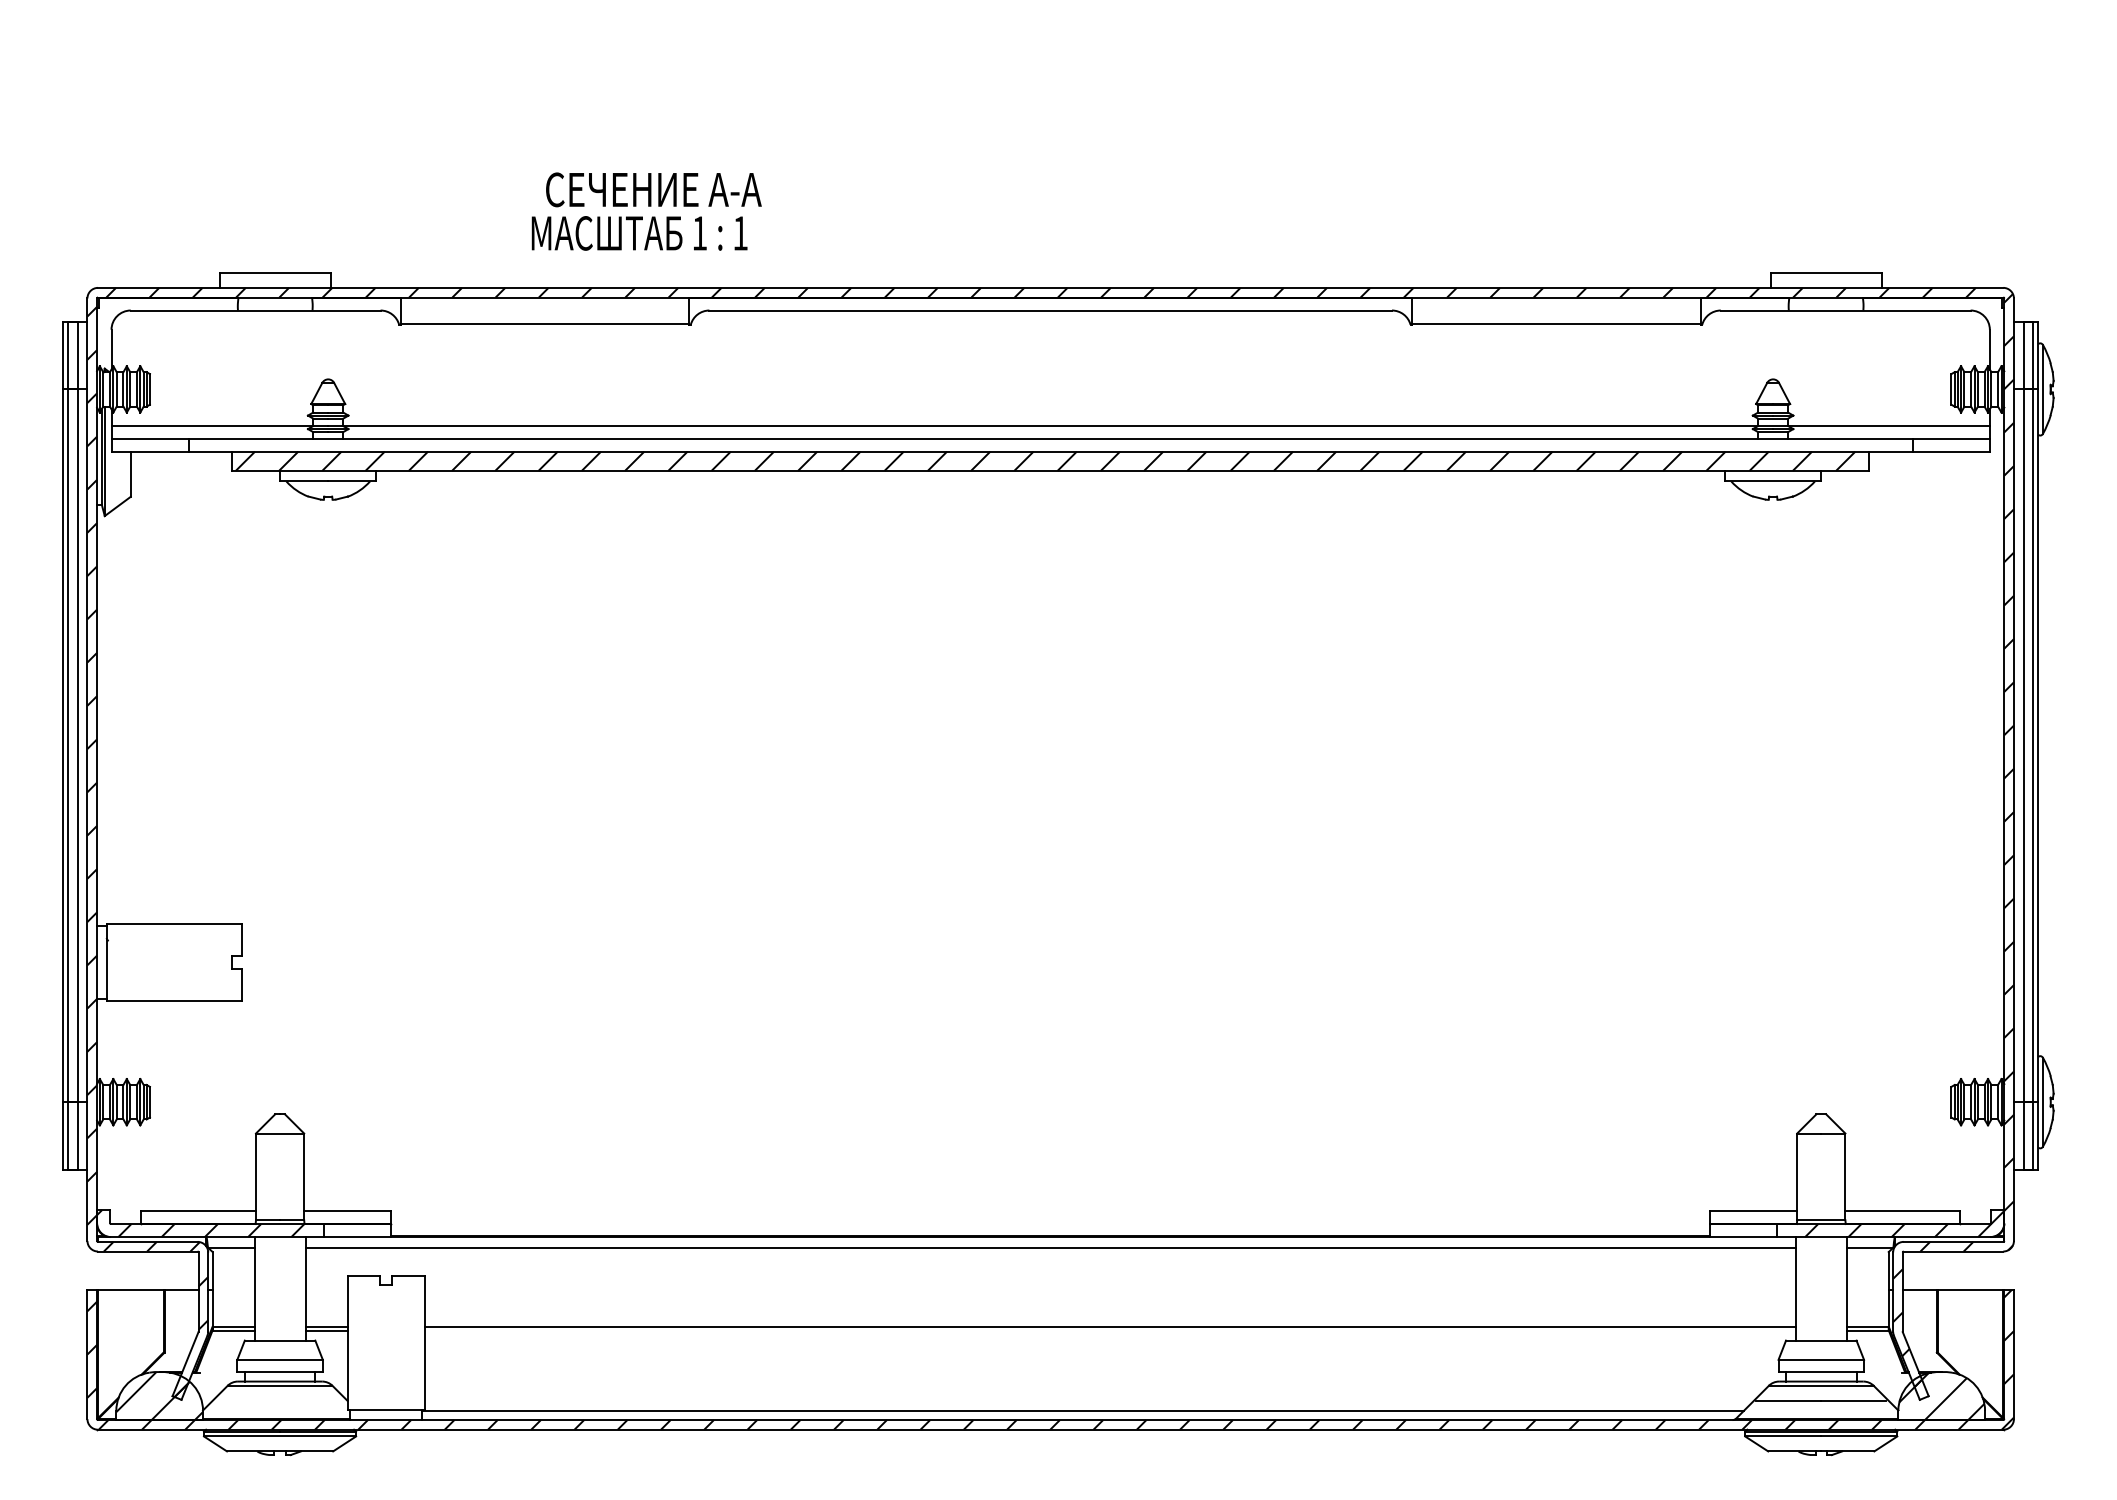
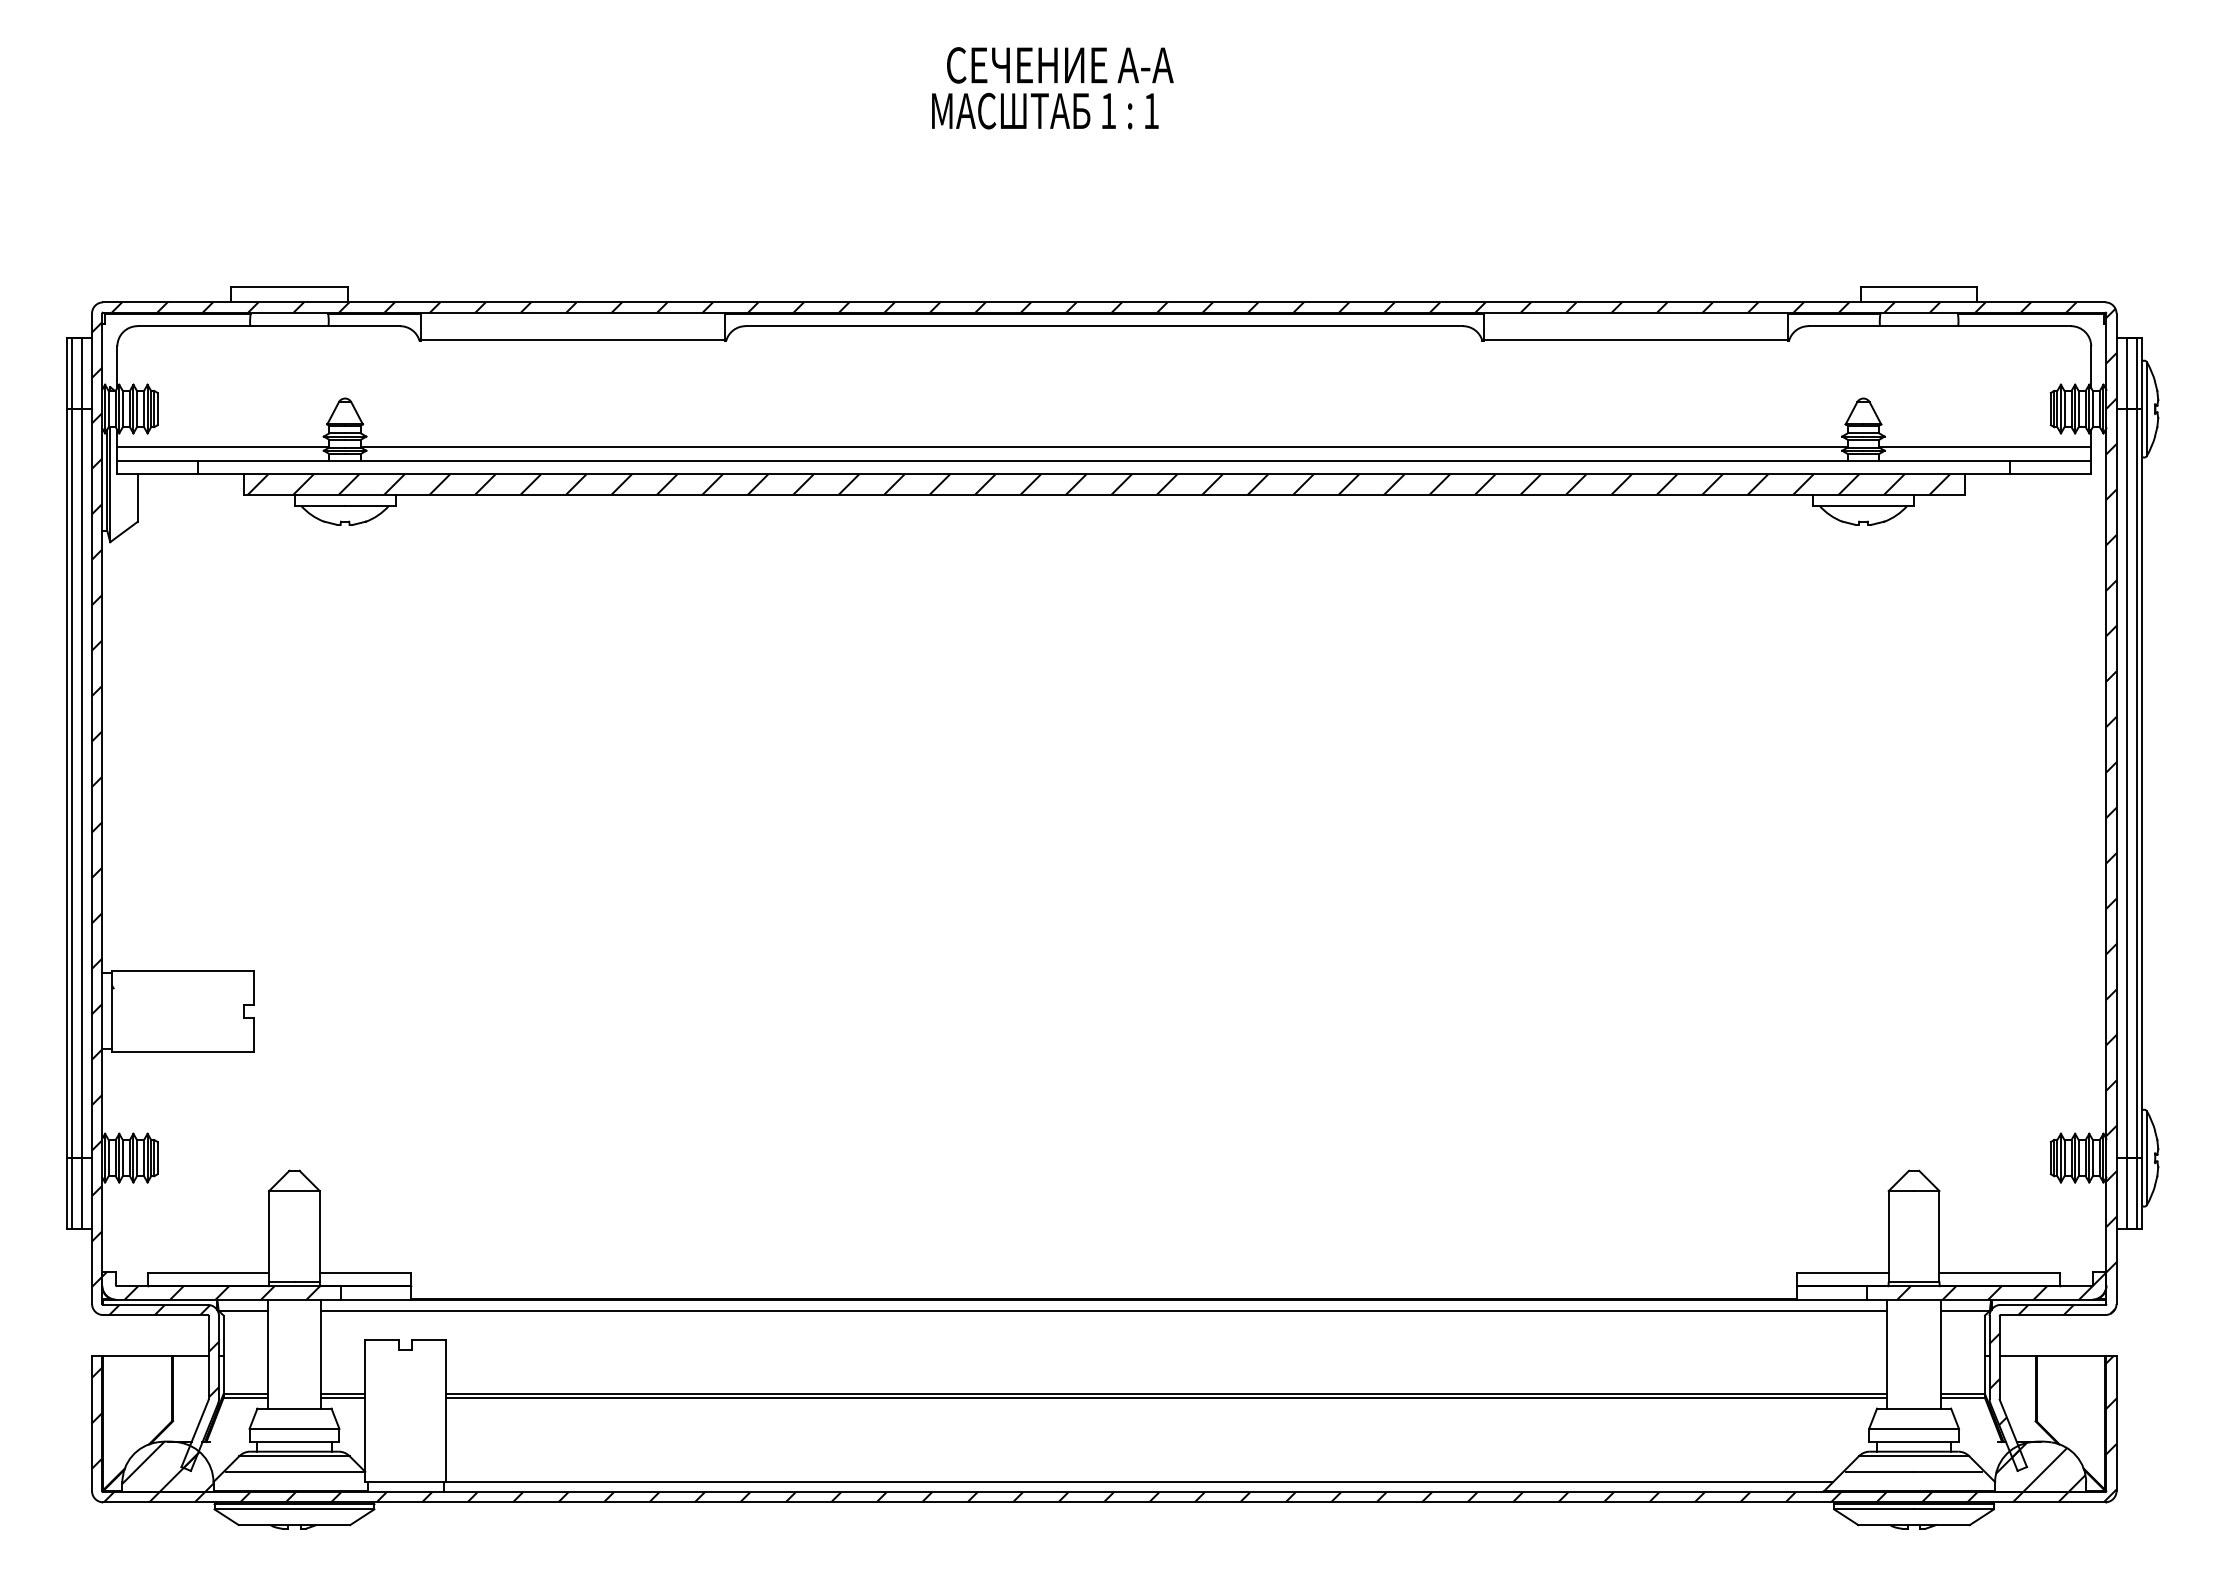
text: (646, 211) -> (1052, 88), moved
line: (1109, 1330) -> (1166, 1398), added
line: (280, 1400) -> (294, 1471), added

